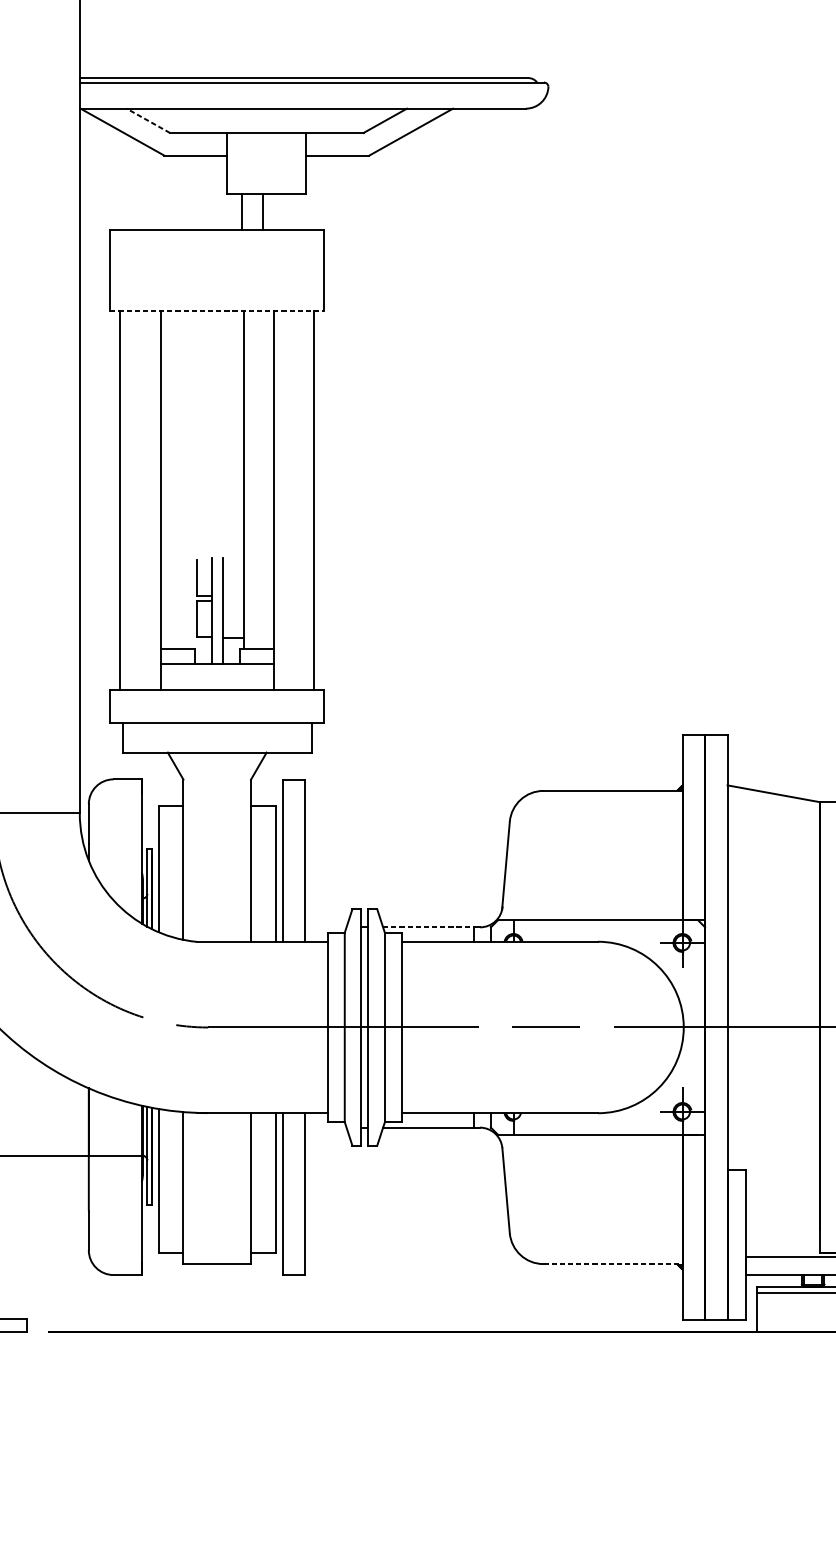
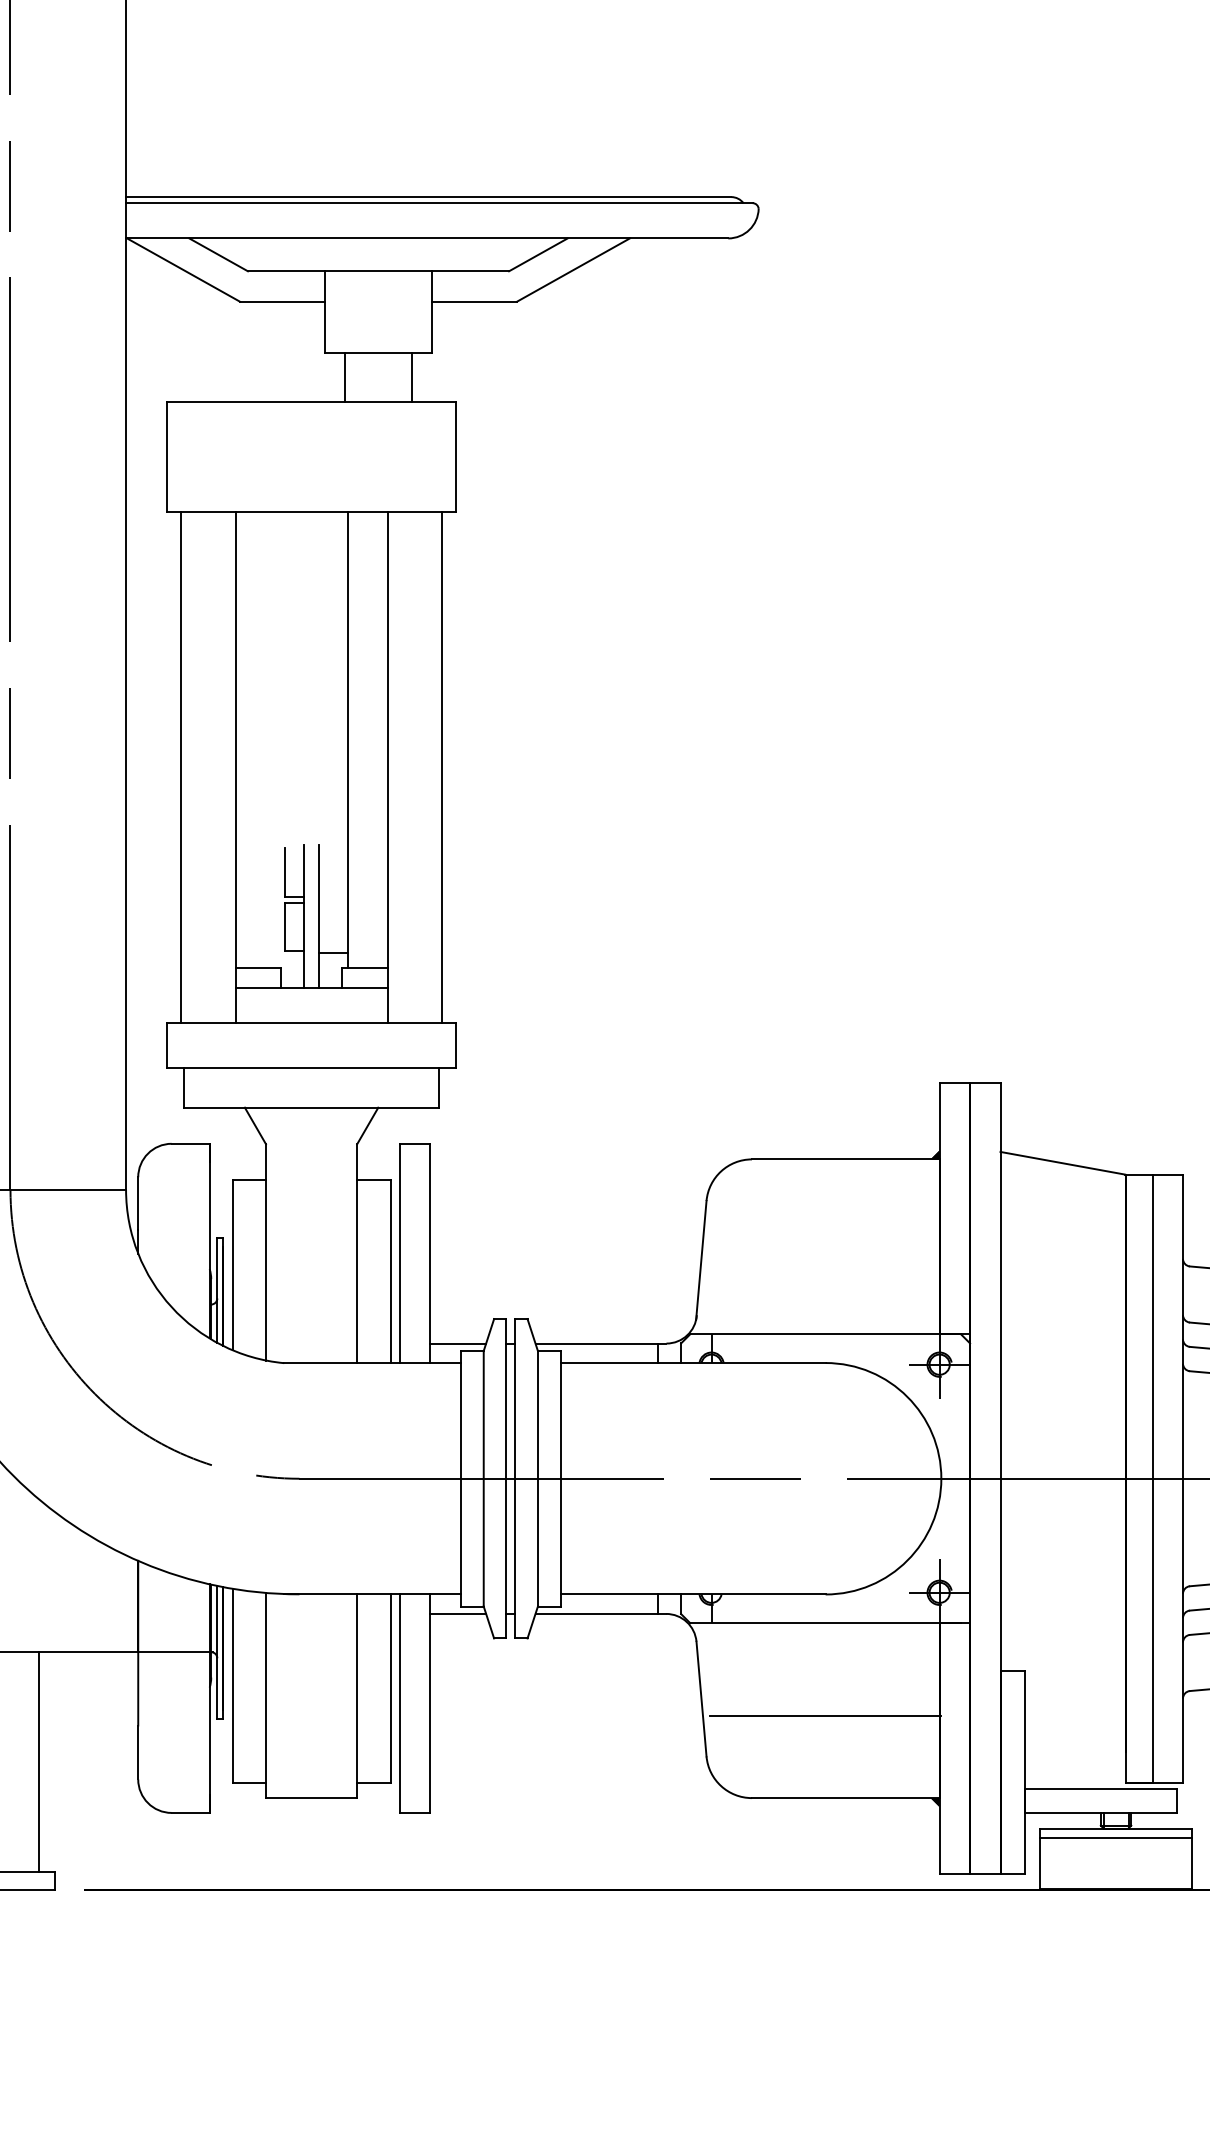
line: (148, 120) -> (218, 254), dashed -> solid
line: (263, 211) -> (411, 377), moved
line: (217, 310) -> (312, 511), dashed -> solid
line: (326, 927) -> (458, 1343), added
line: (429, 927) -> (597, 1343), dashed -> solid
line: (326, 1127) -> (458, 1613), added
line: (597, 1202) -> (825, 1715), added
line: (15, 1237) -> (39, 1762), added
line: (612, 1264) -> (845, 1798), dashed -> solid

